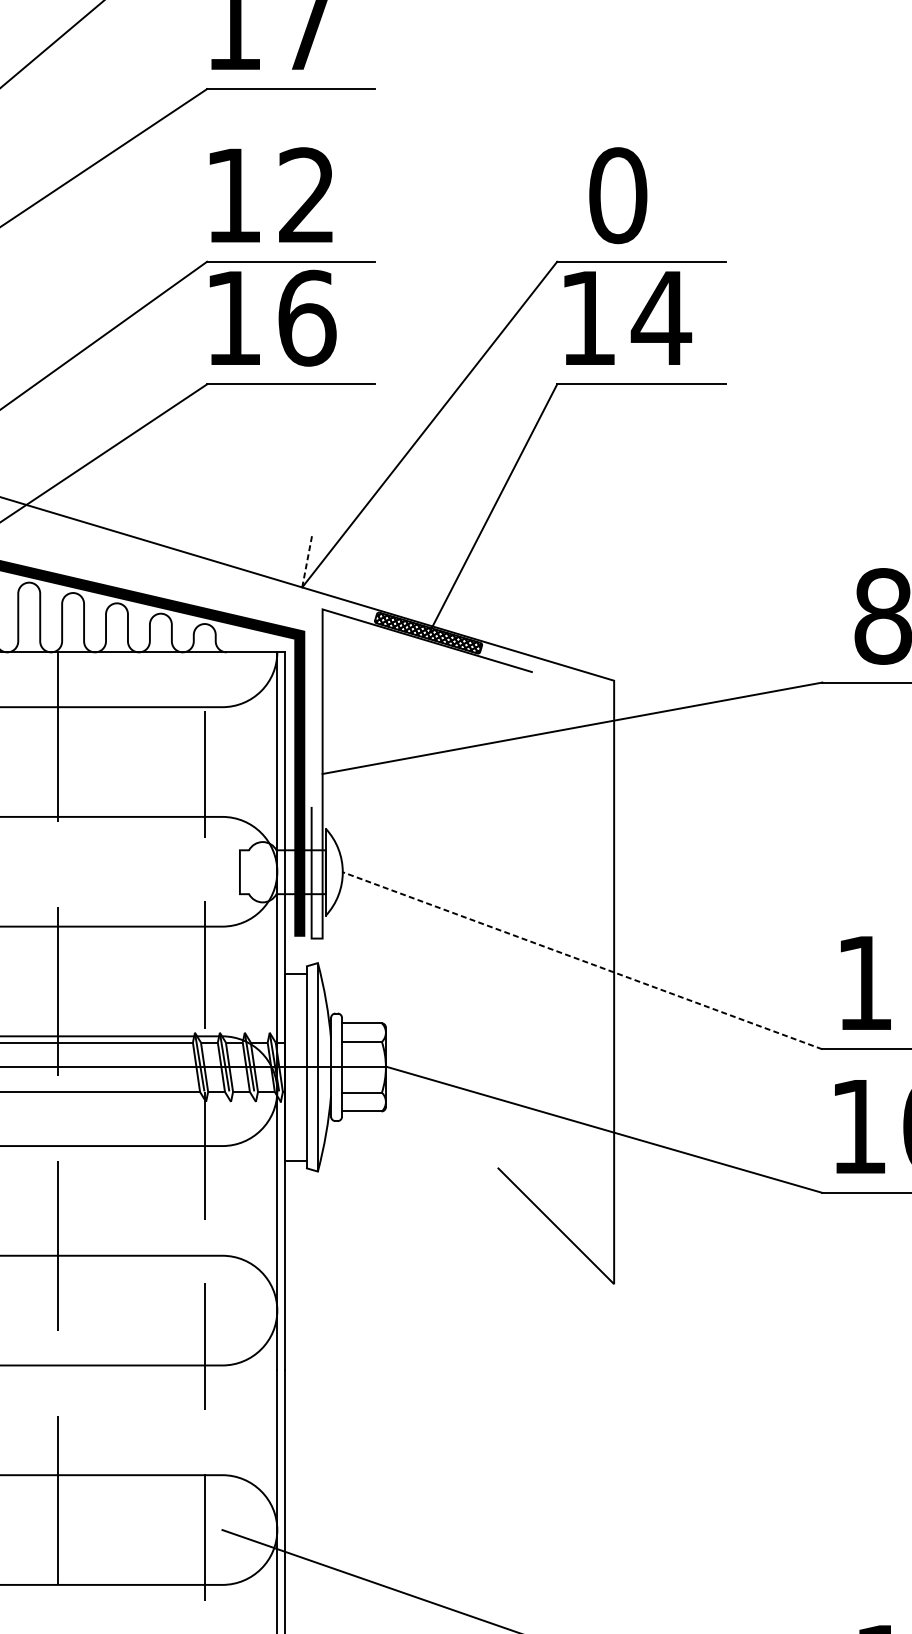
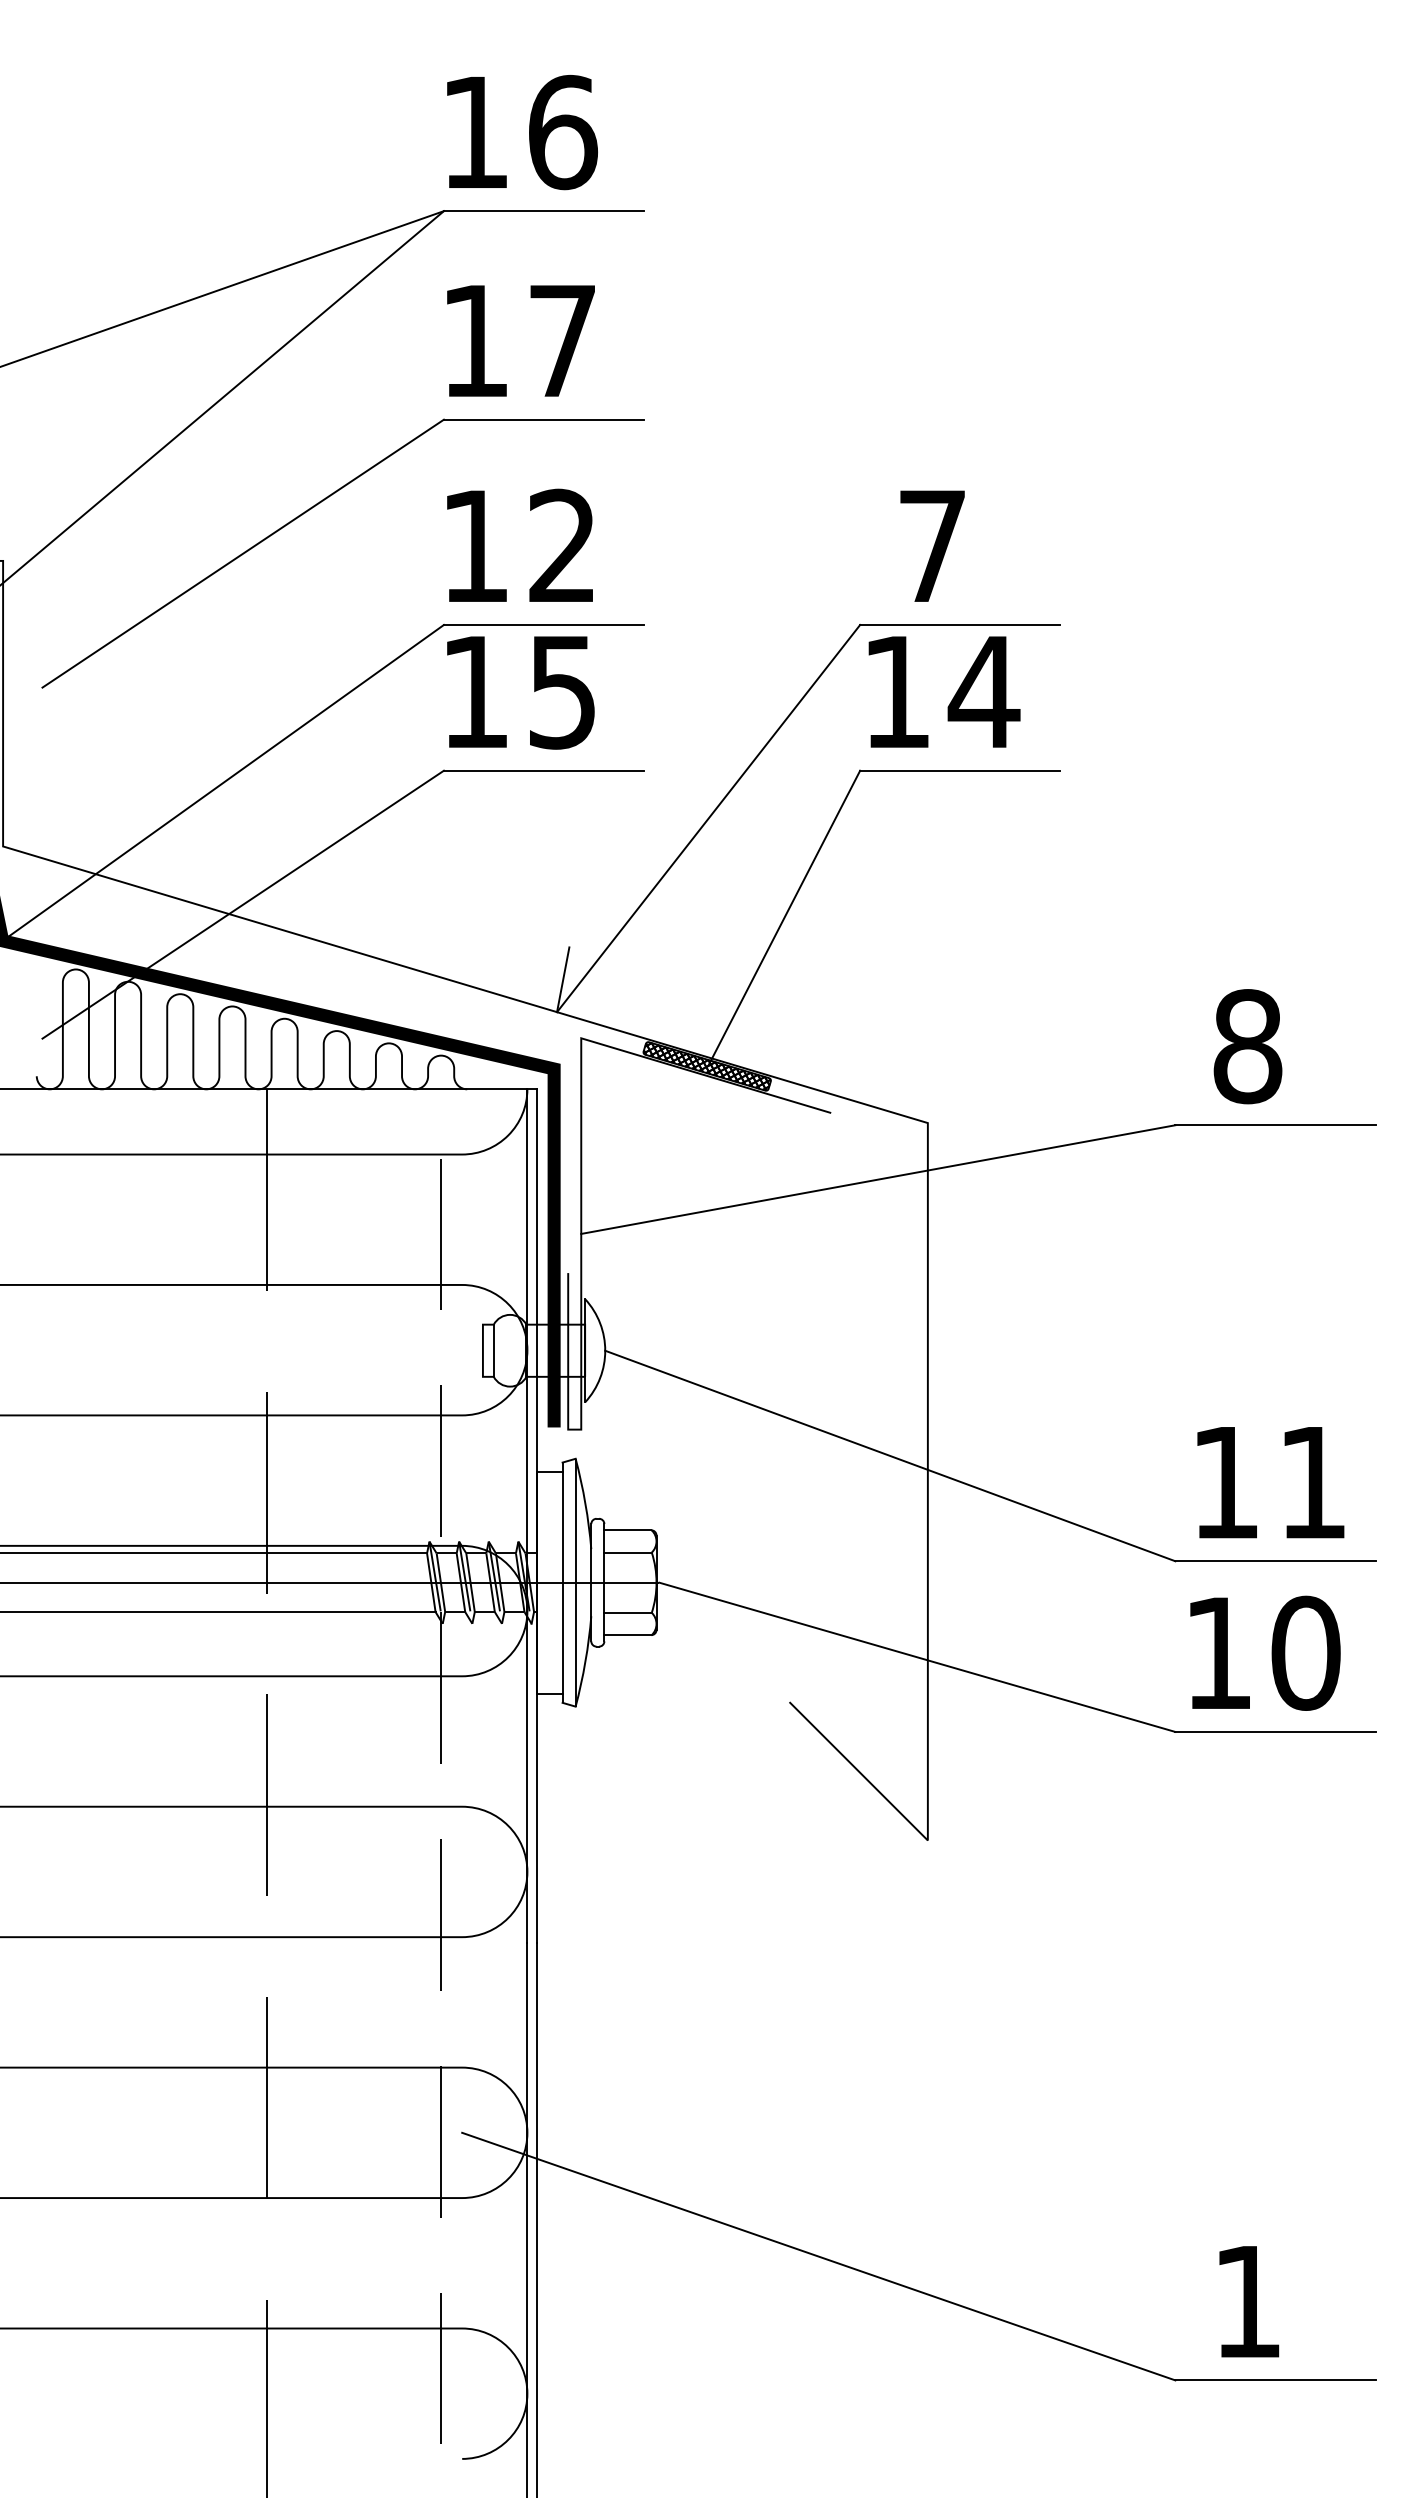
text: (618, 194) -> (932, 545), 0 -> 7
text: (307, 317) -> (563, 691), 16 -> 15
line: (307, 559) -> (563, 979), dashed -> solid
line: (248, 872) -> (493, 1350), added
line: (582, 961) -> (890, 1456), dashed -> solid

